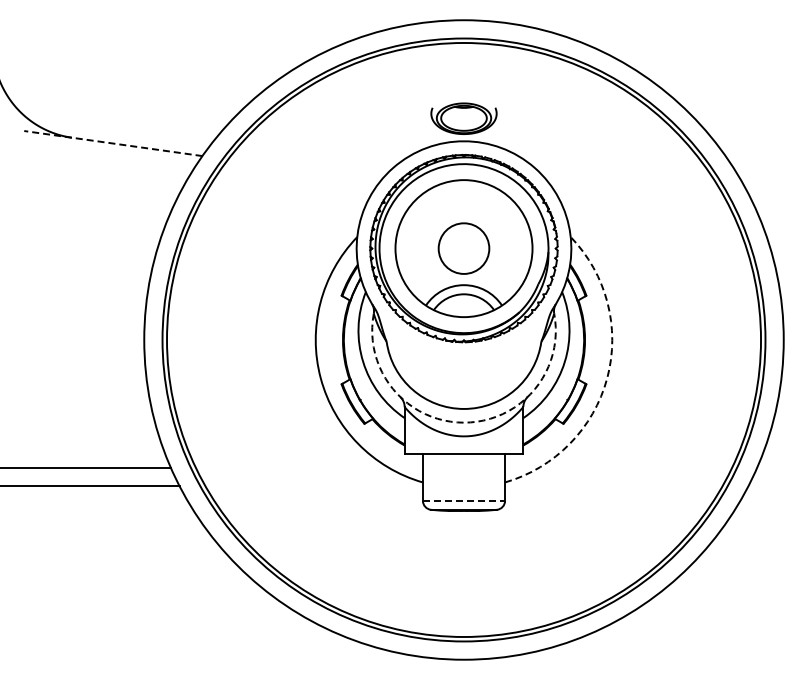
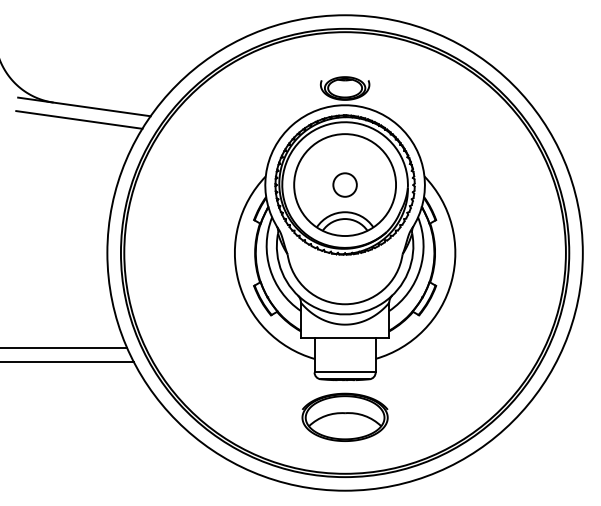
line: (112, 143) -> (83, 106), dashed -> solid
line: (106, 160) -> (79, 119), added
circle: (463, 248) -> (344, 184), size x0.62
arc: (607, 378) -> (451, 281), dashed -> solid
arc: (464, 422) -> (345, 314), dashed -> solid
line: (464, 500) -> (345, 372), dashed -> solid
part: (463, 560) -> (344, 416), added

